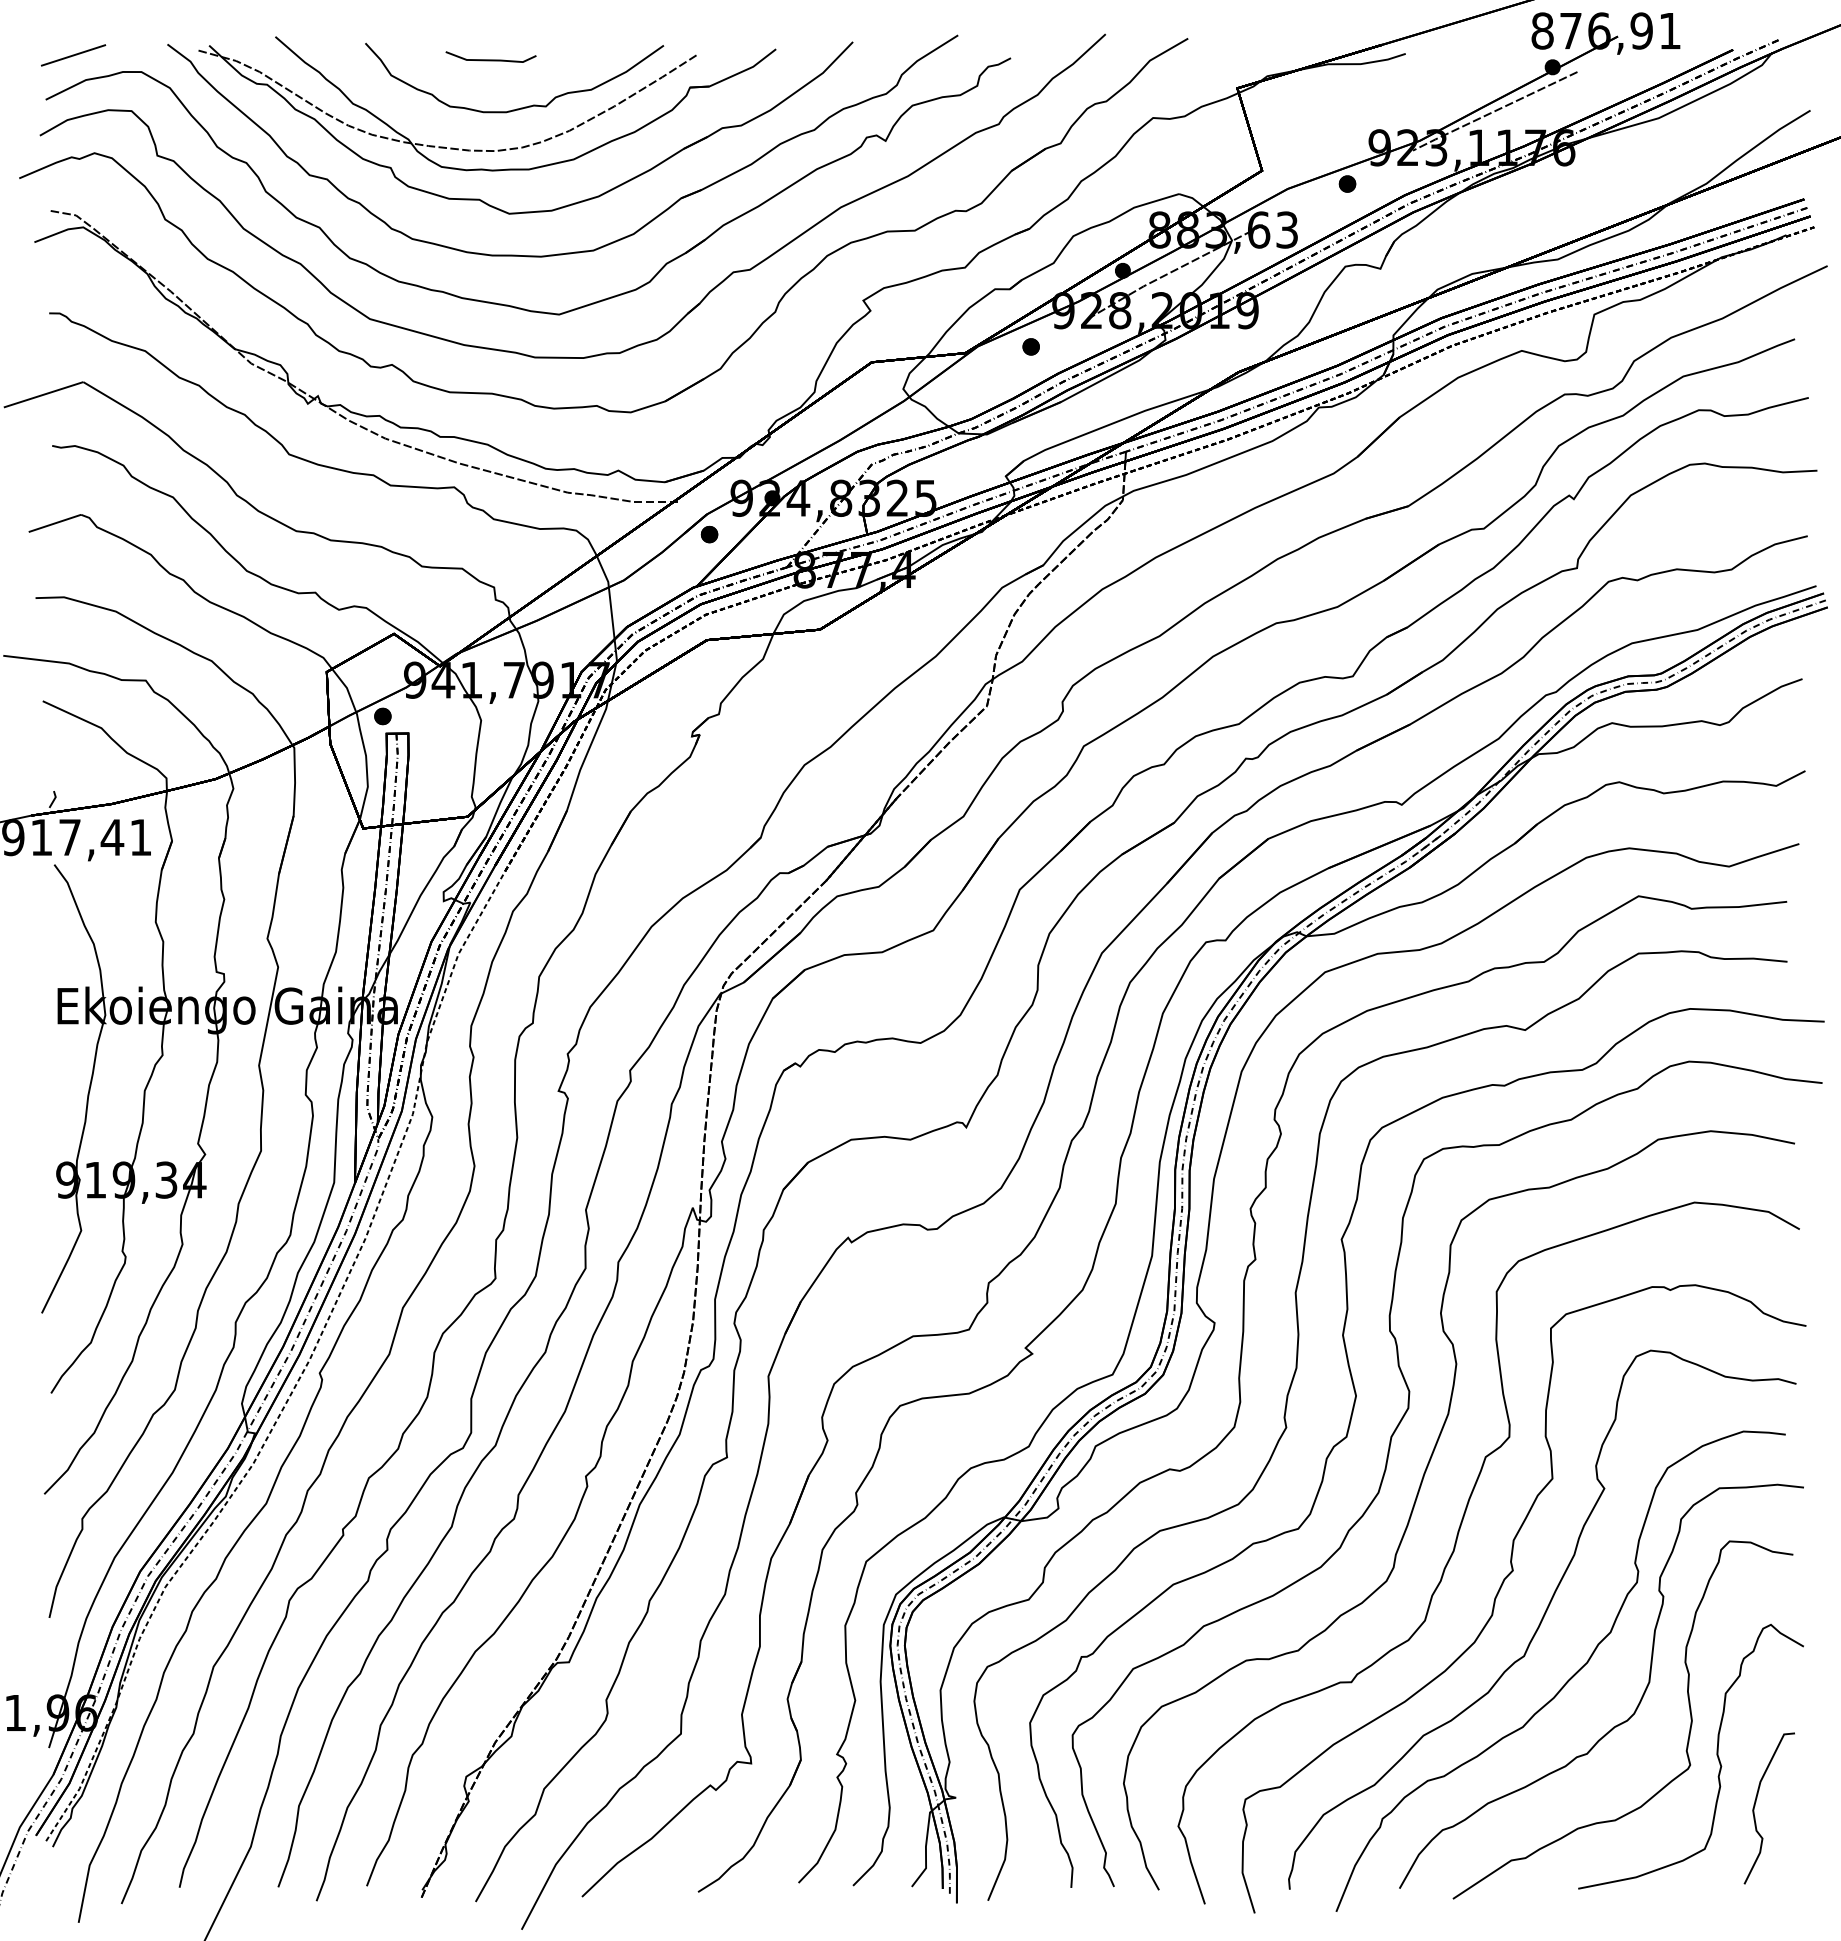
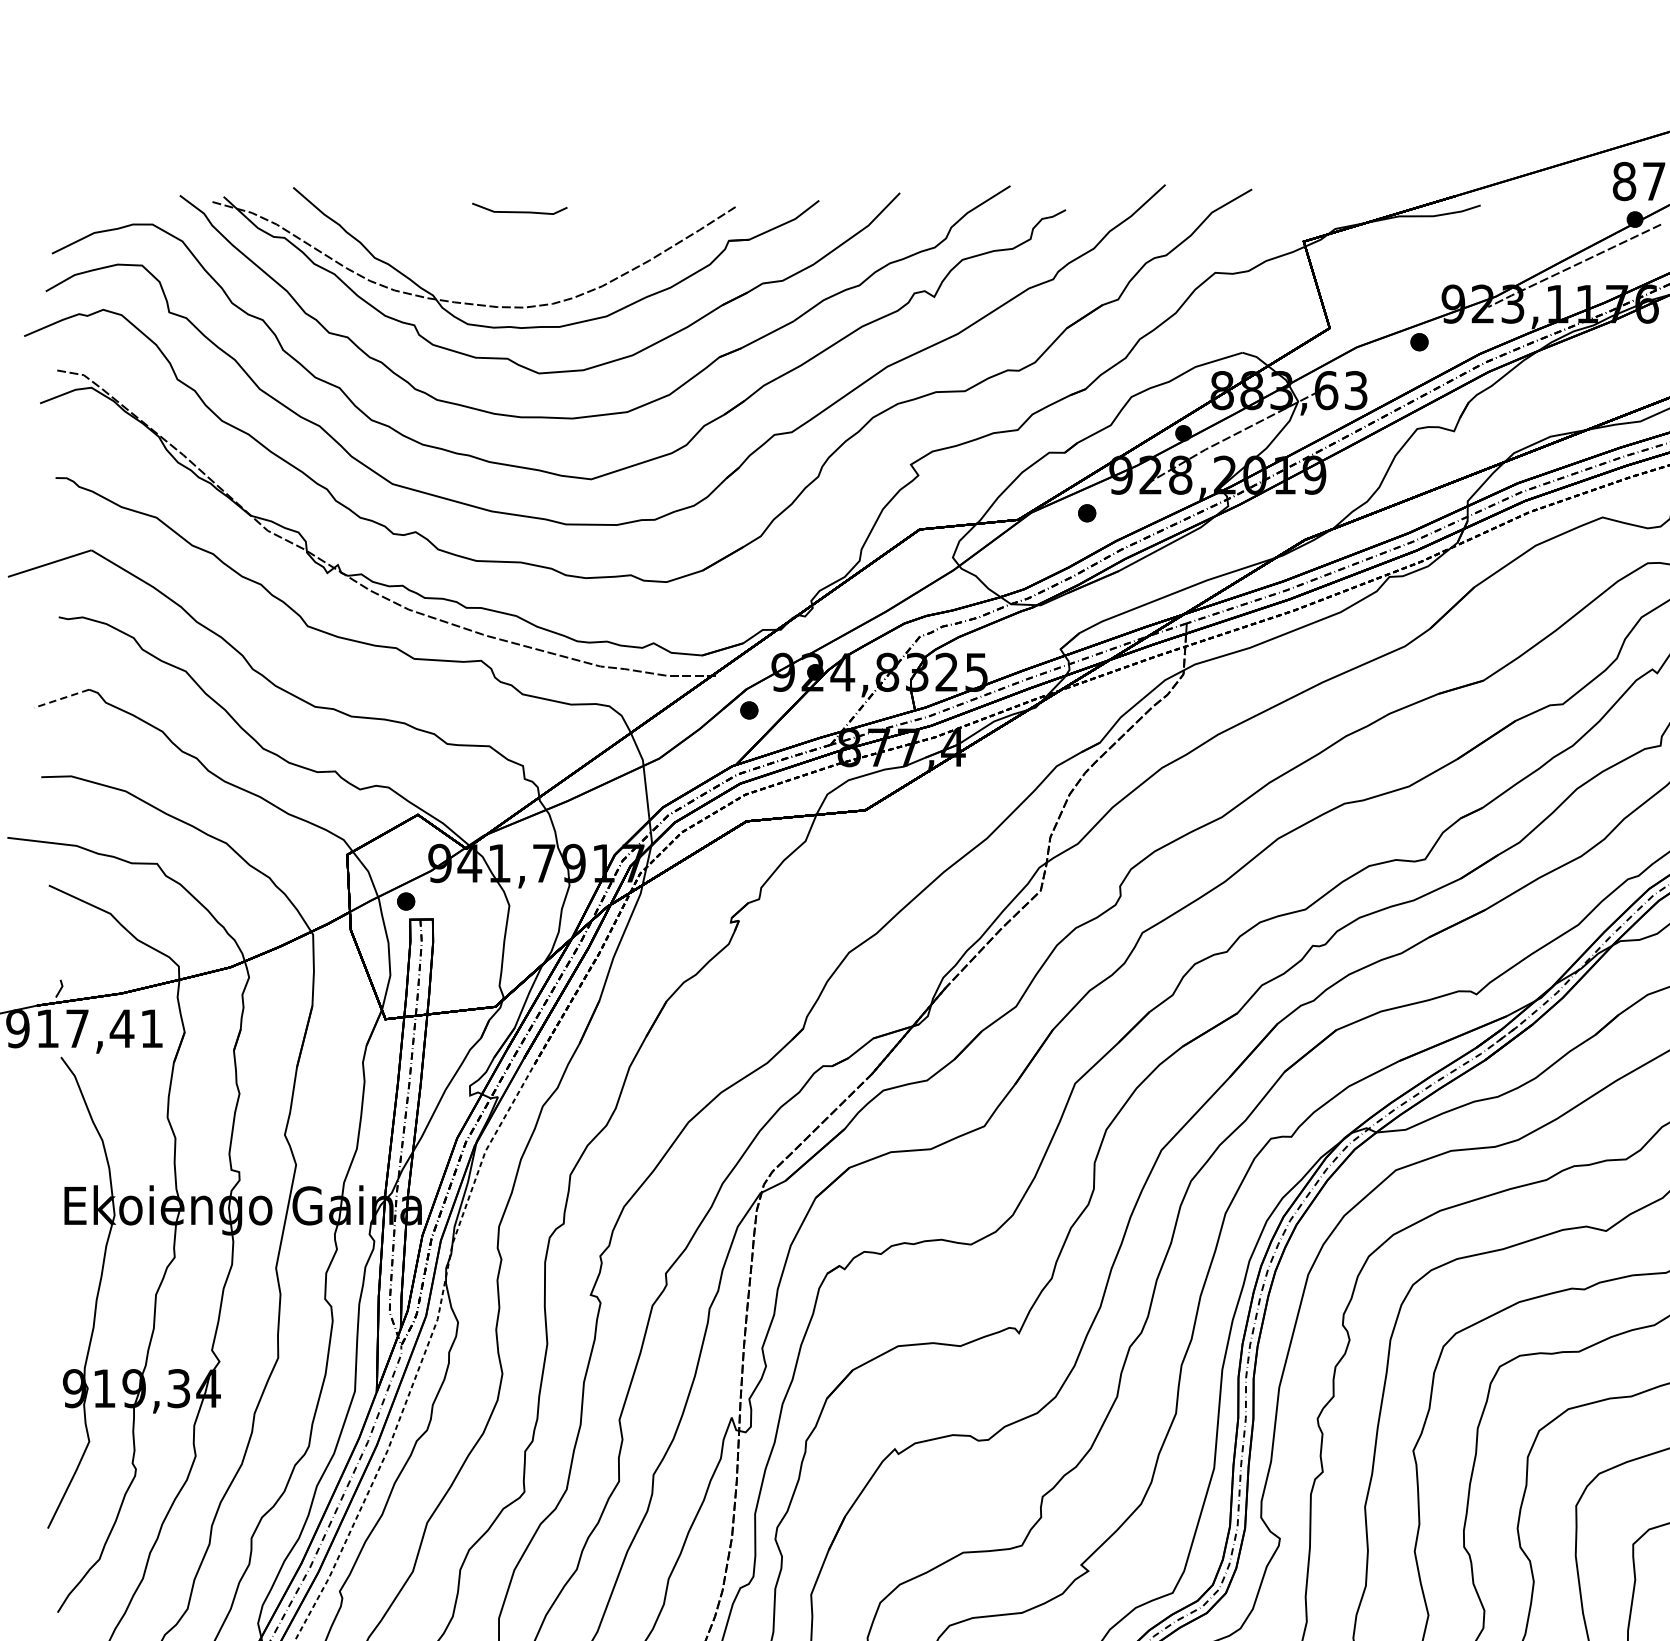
line: (73, 55) -> (81, 207), removed
curve: (520, 107) -> (550, 261), removed
line: (54, 523) -> (61, 698), solid -> dashed

